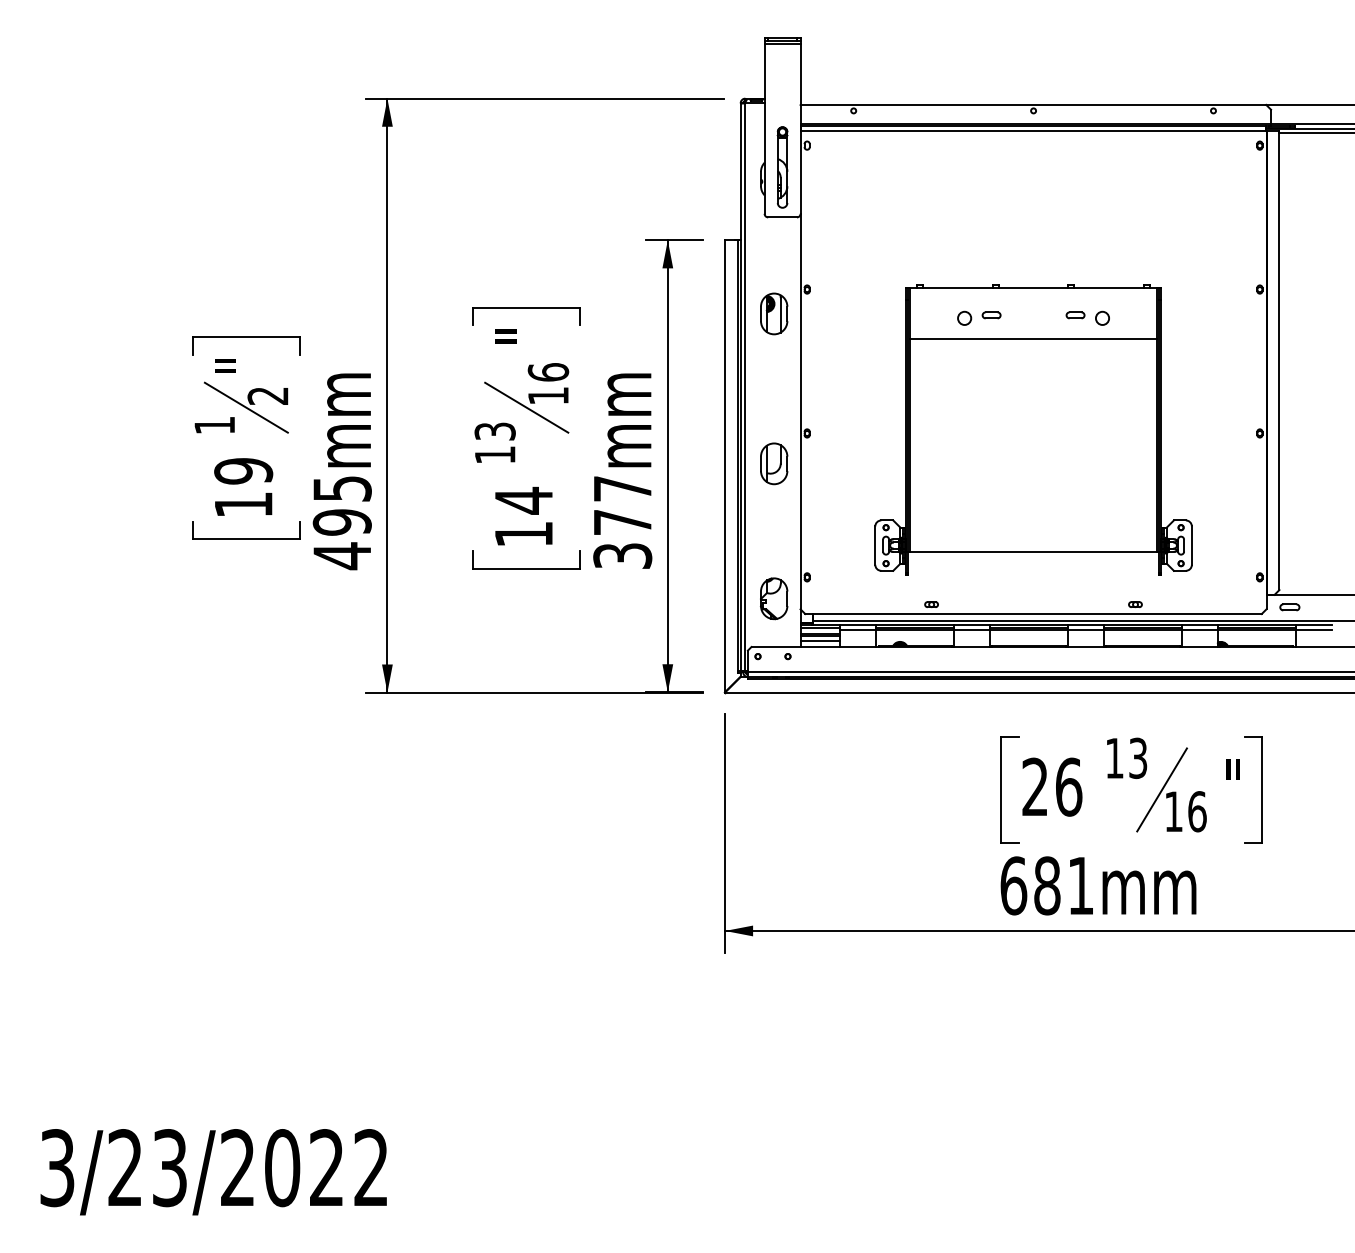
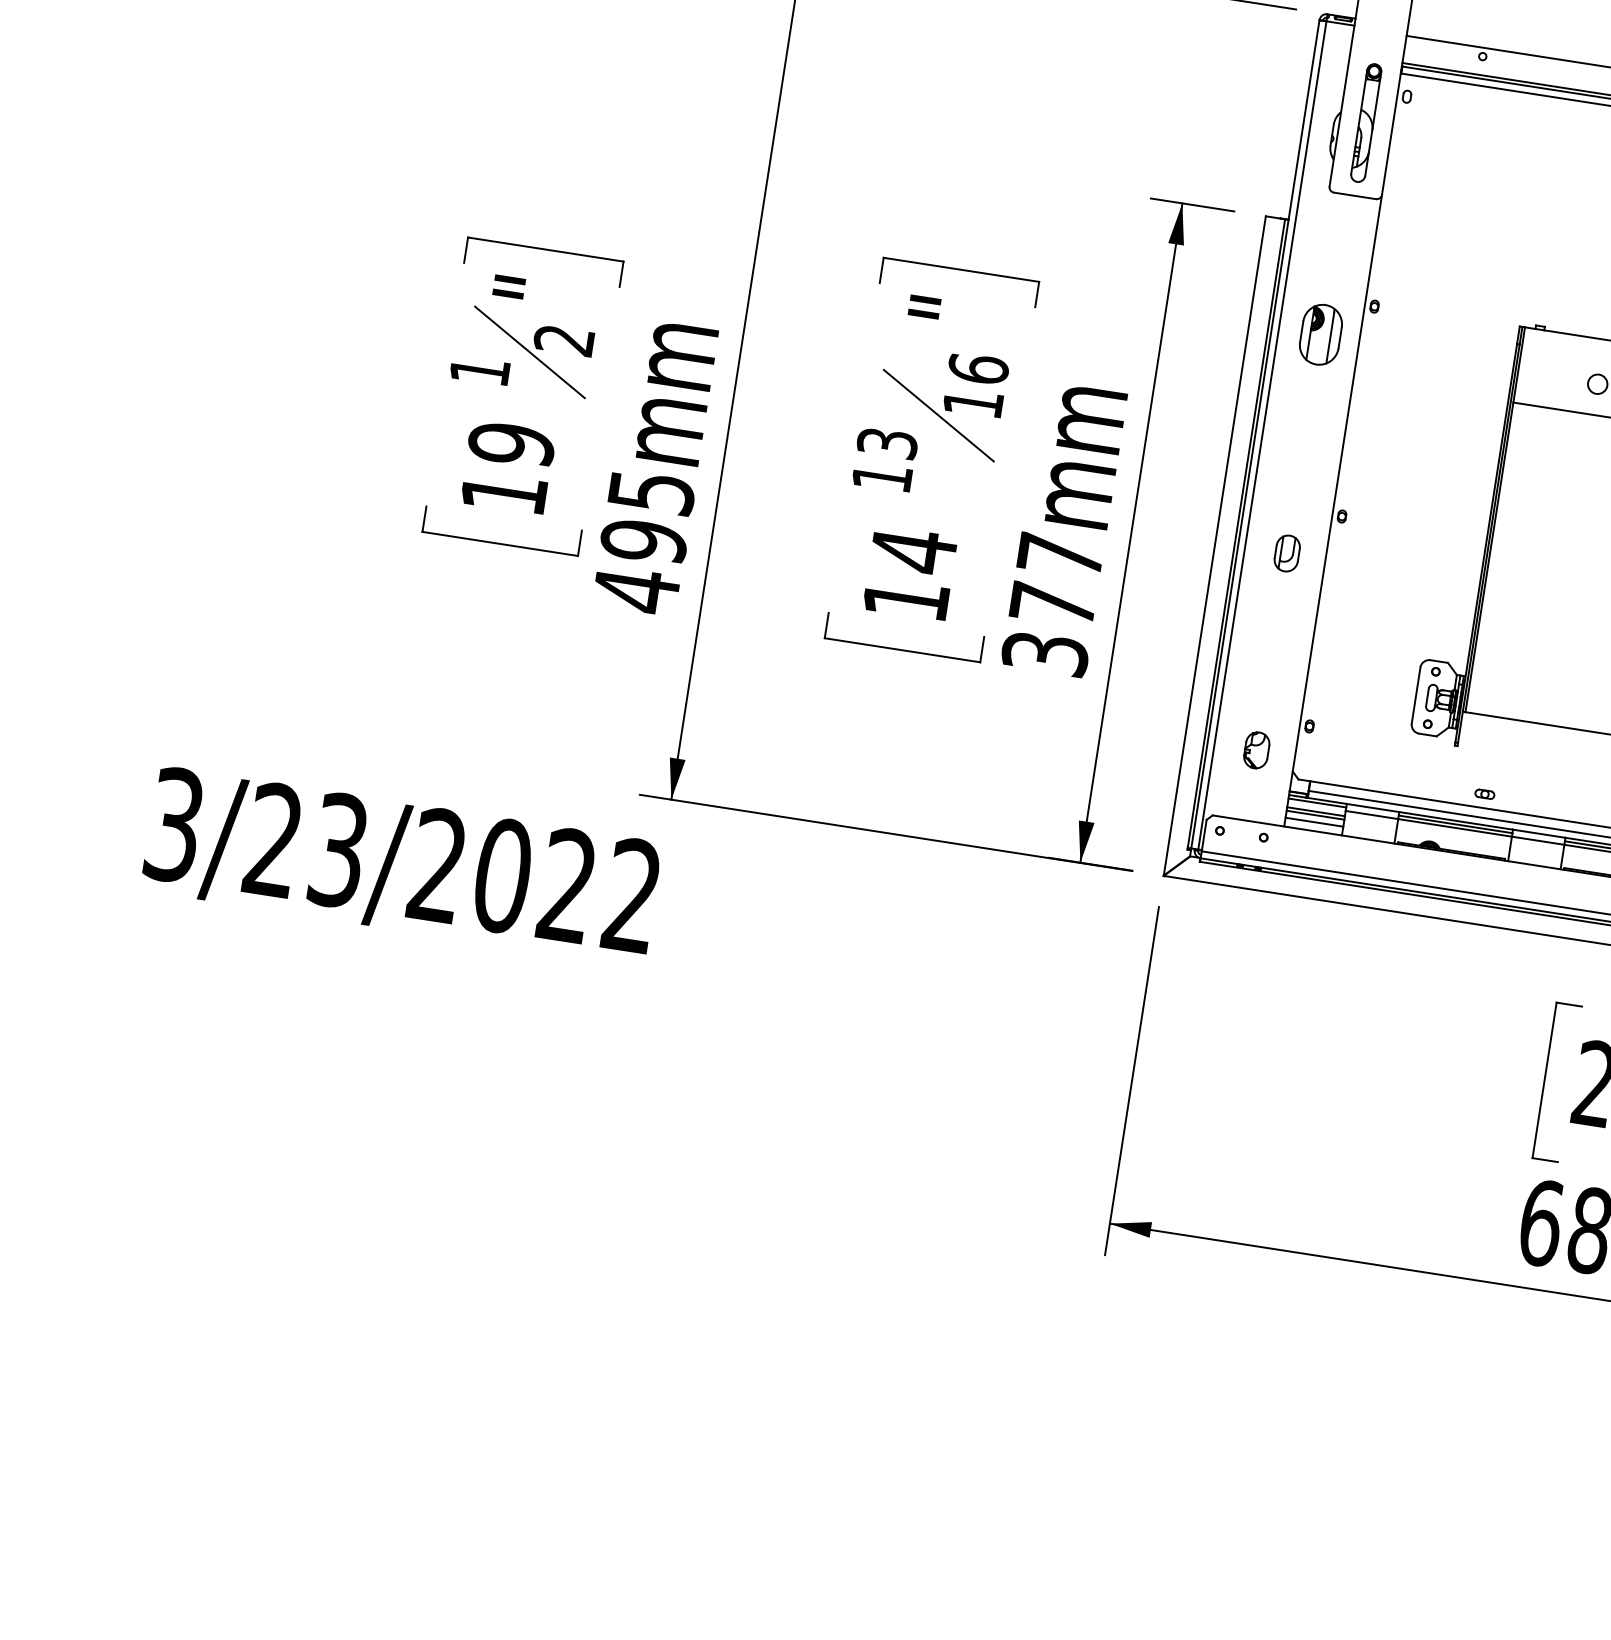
part: (774, 463) -> (1287, 552), size x0.6
part: (774, 598) -> (1257, 749), size x0.6
text: (213, 1172) -> (401, 866), moved

